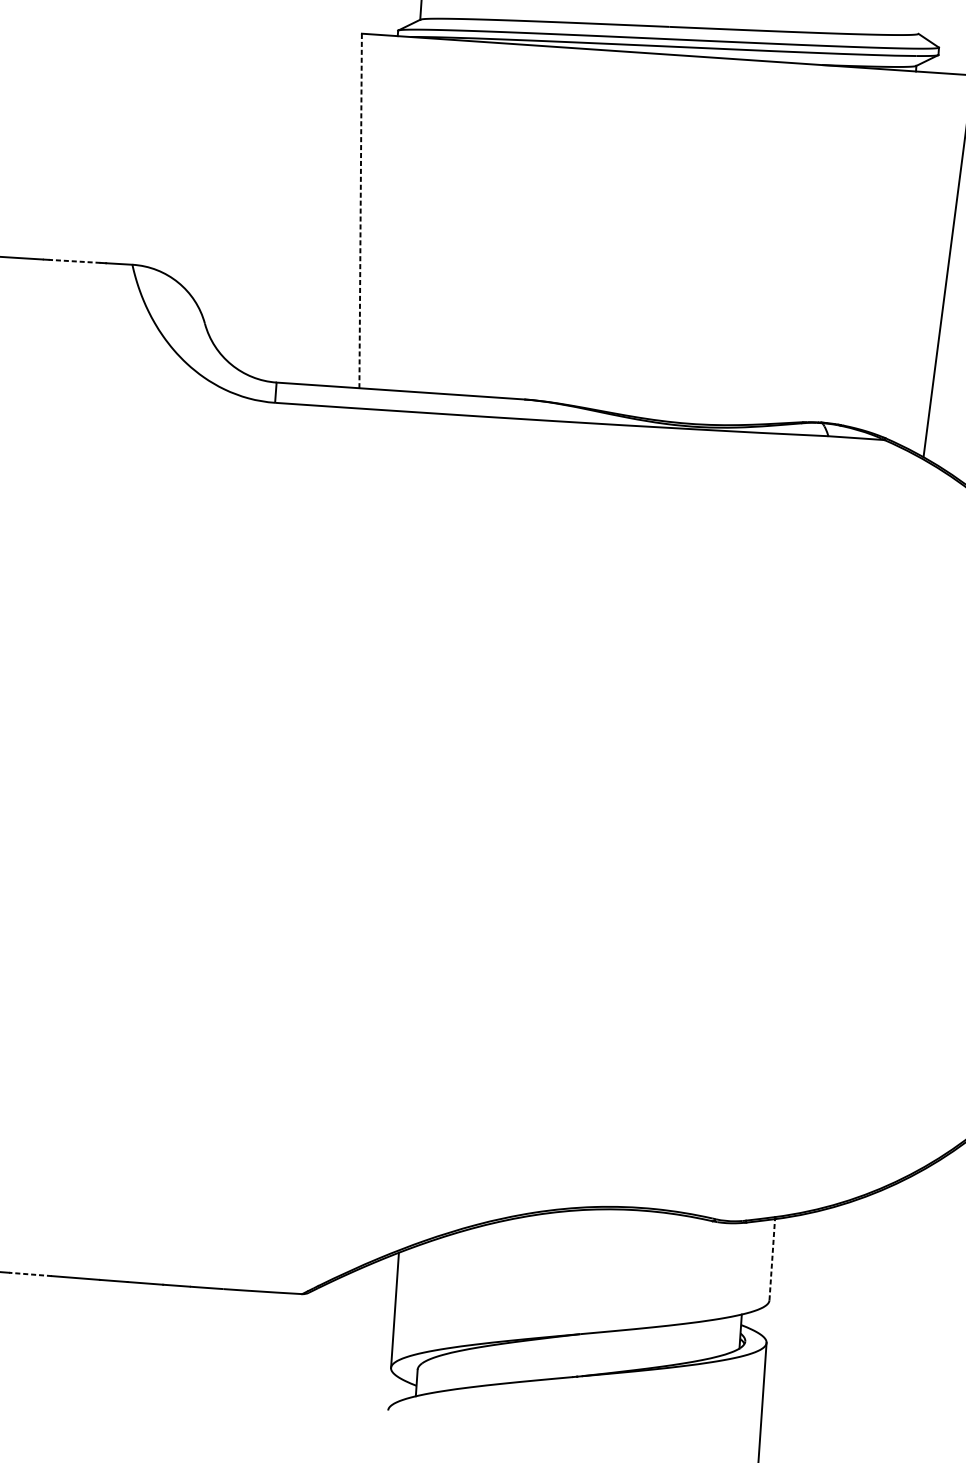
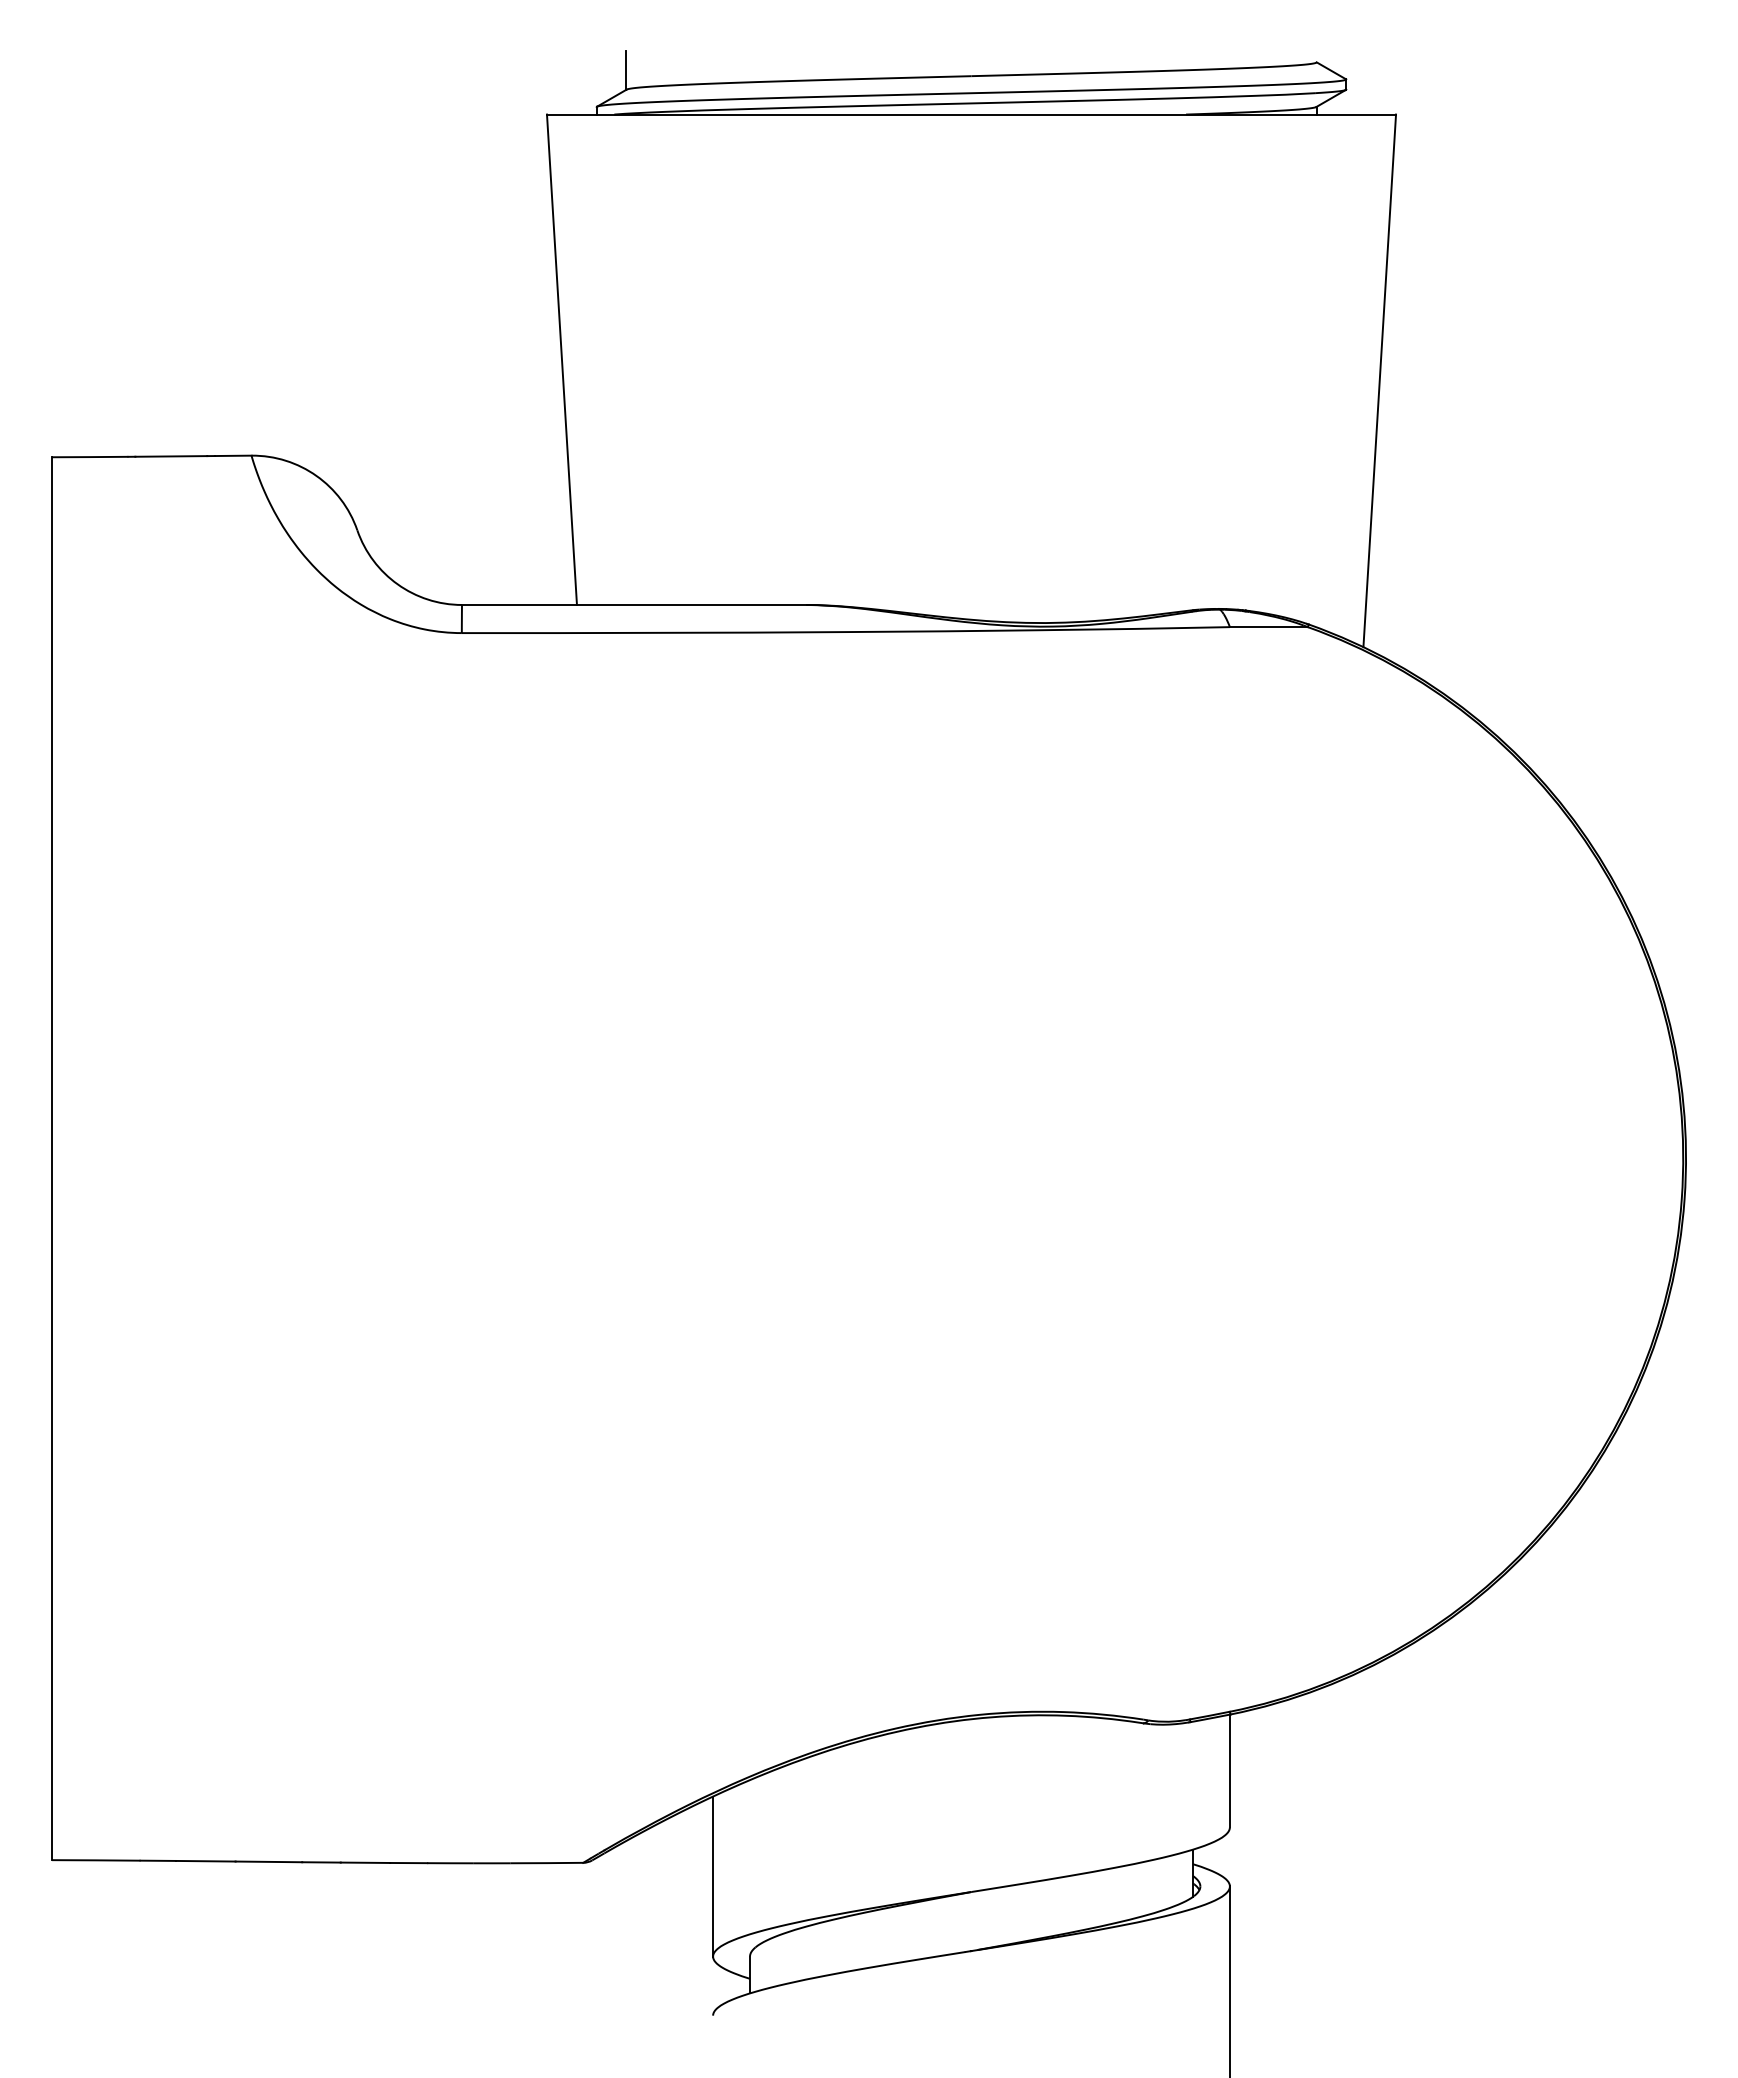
line: (360, 210) -> (561, 359), dashed -> solid
line: (74, 261) -> (171, 456), dashed -> solid
line: (771, 1259) -> (1229, 1770), dashed -> solid
line: (30, 1274) -> (205, 1861), dashed -> solid

